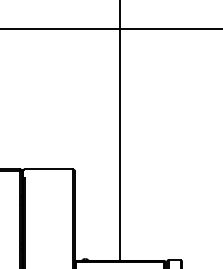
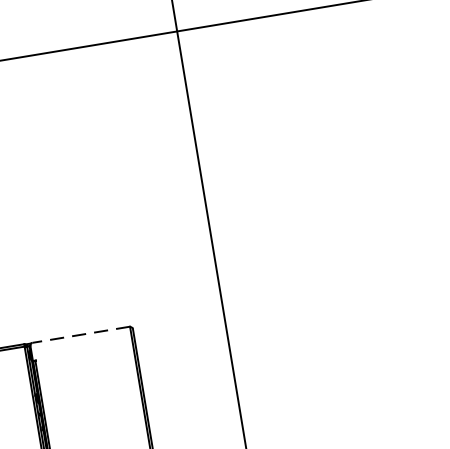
line: (48, 169) -> (80, 335), solid -> dashed

